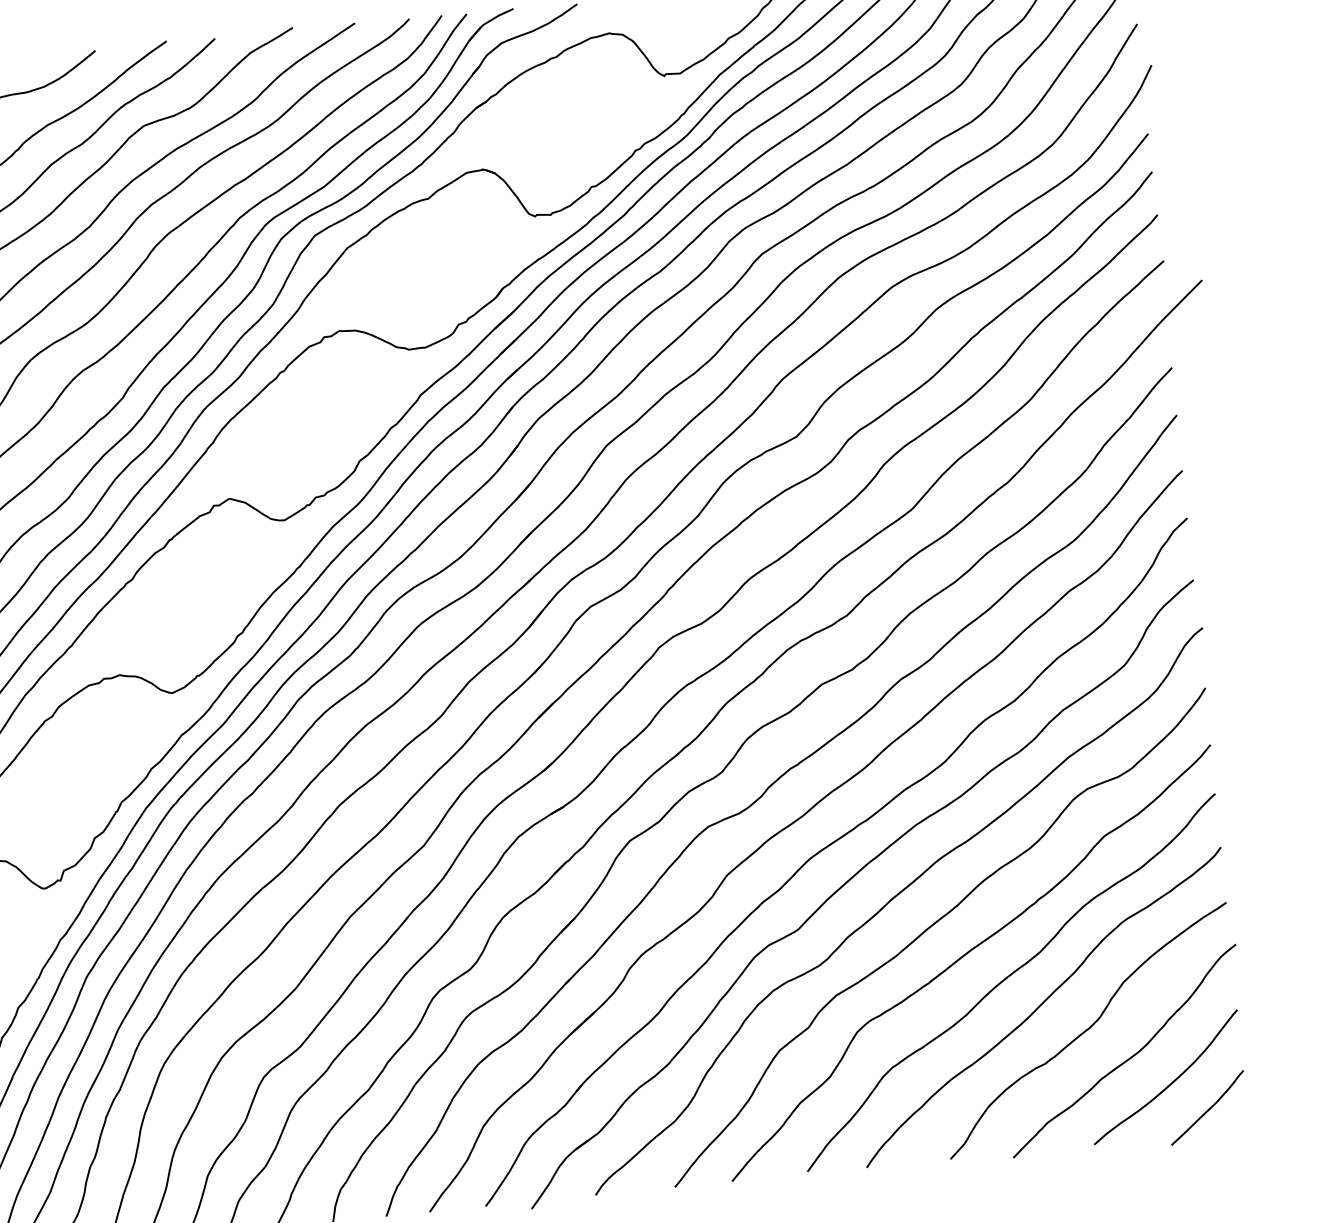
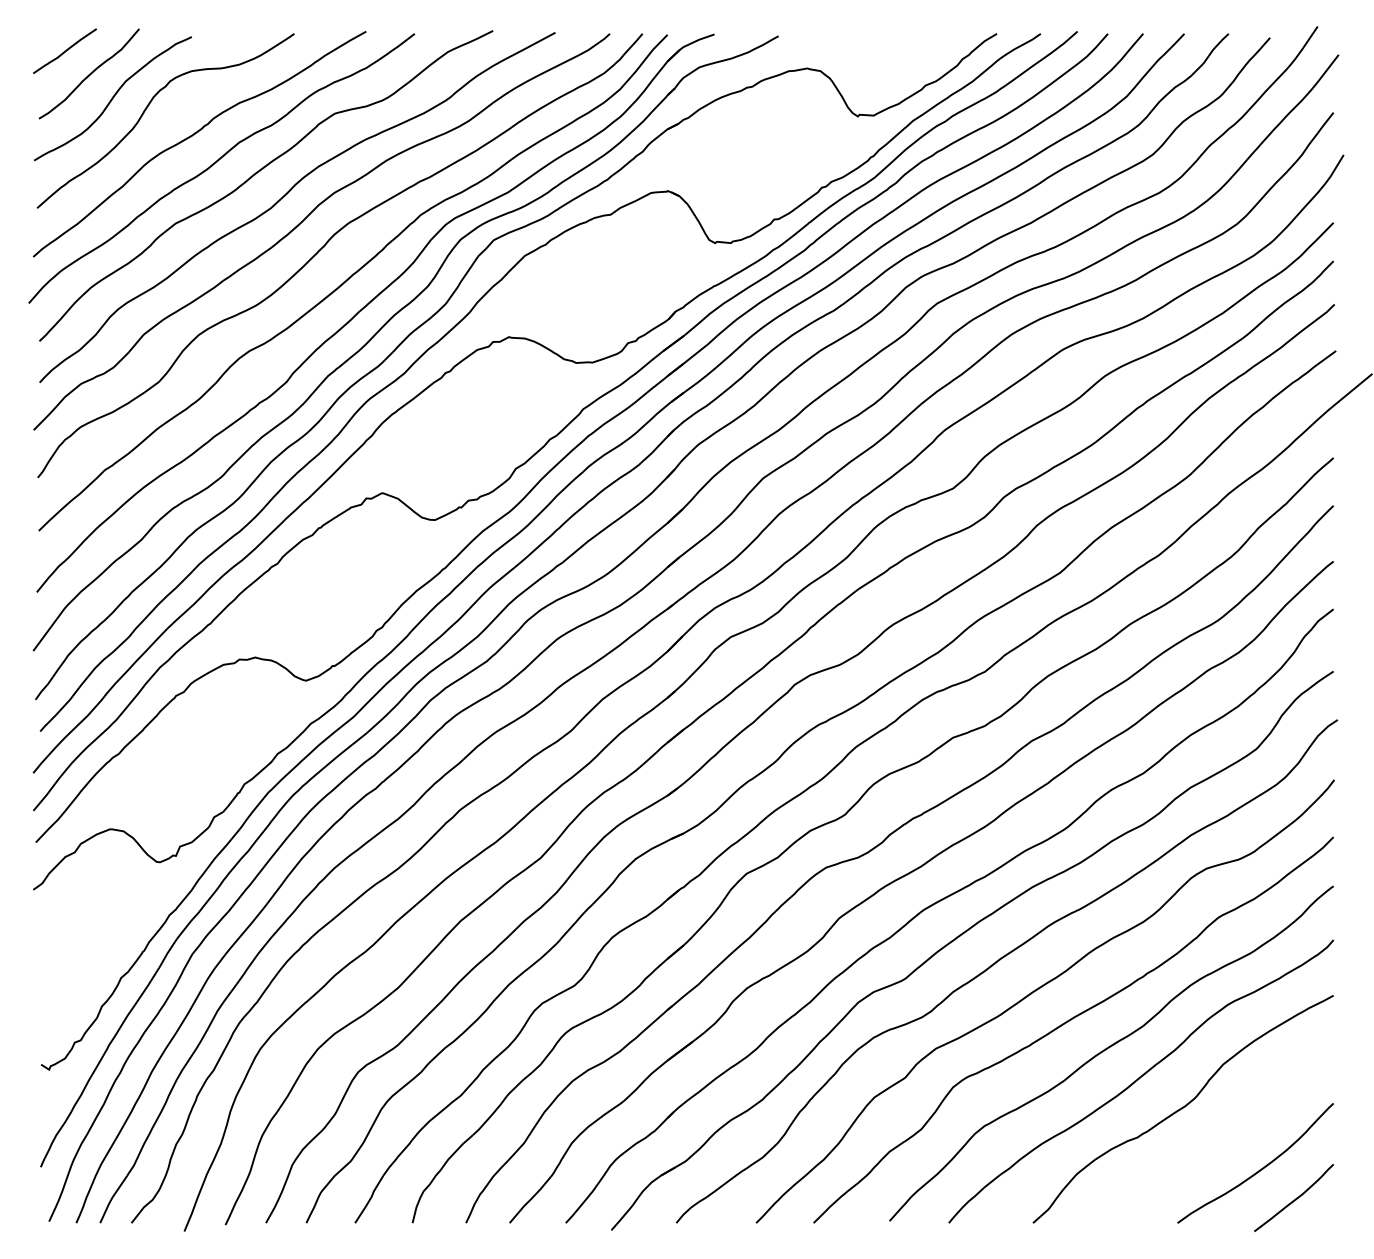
curve: (1128, 1058) -> (1220, 1140), removed

